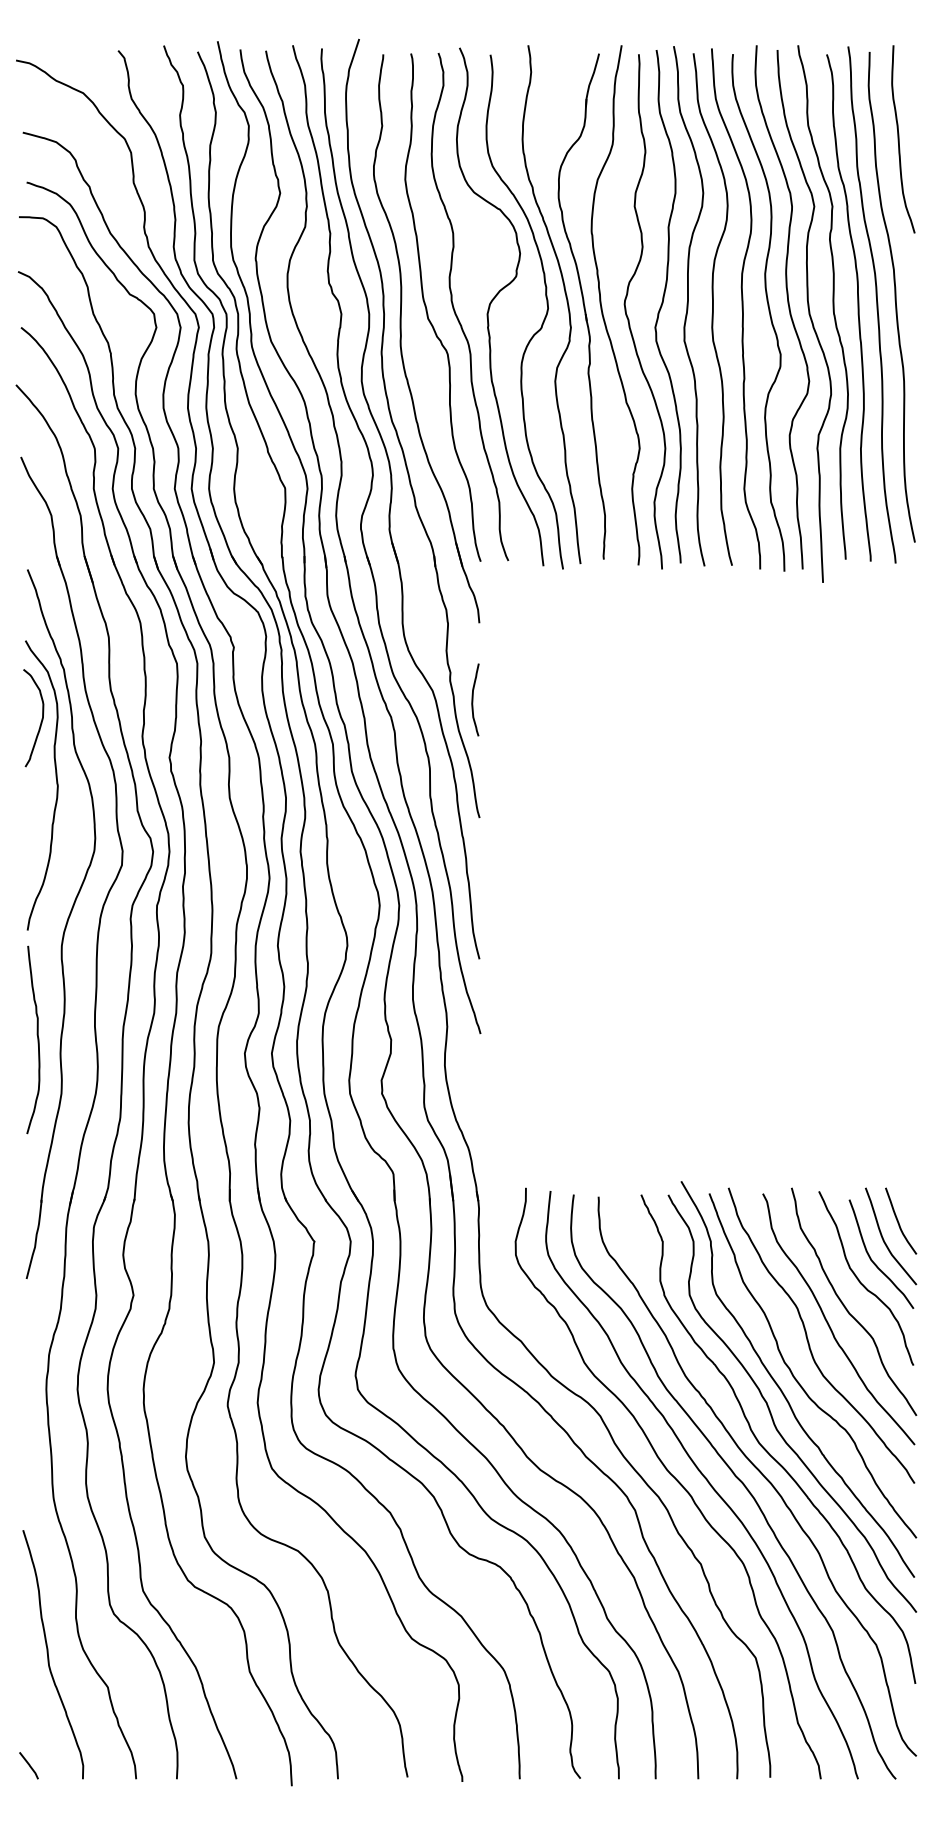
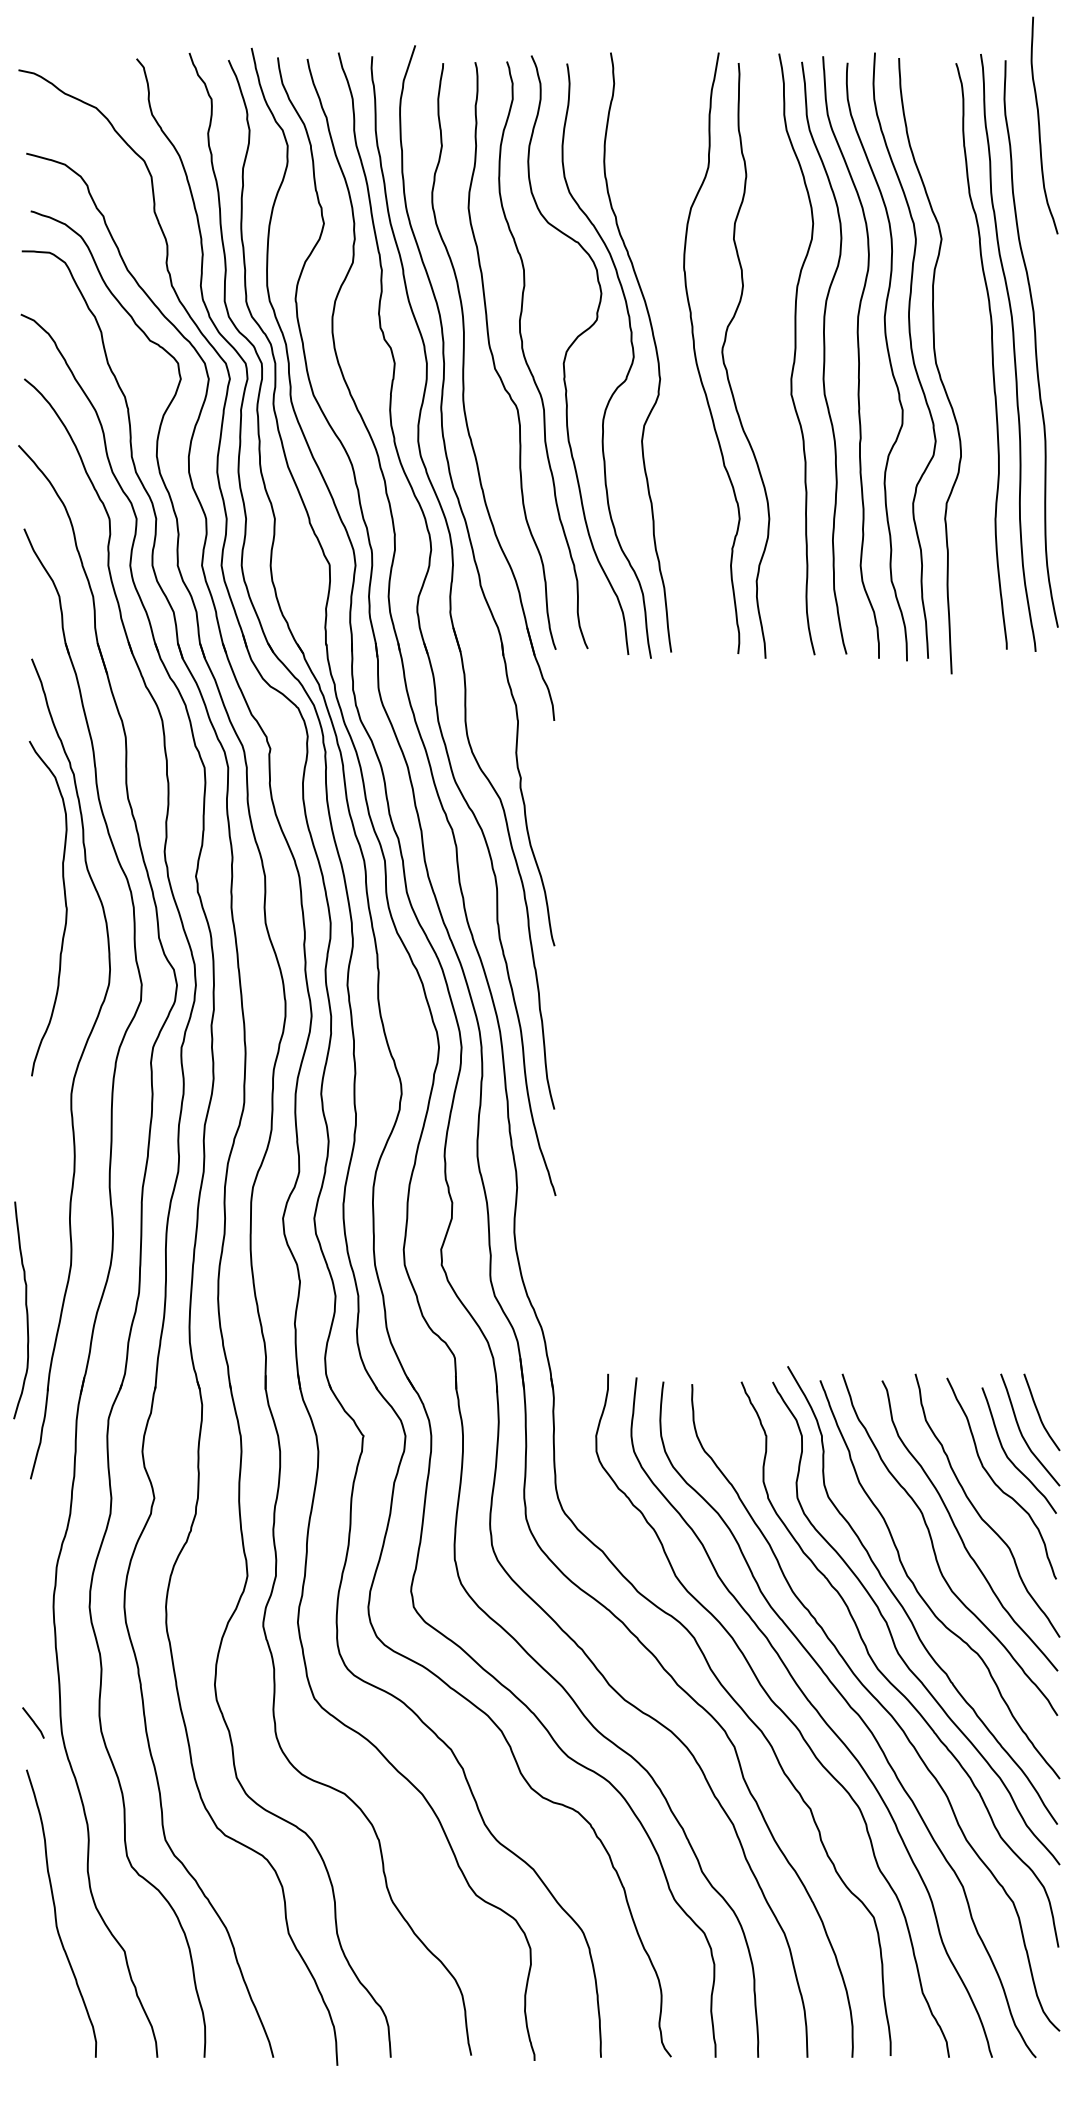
curve: (899, 139) -> (1040, 125), moved
curve: (832, 302) -> (962, 350), removed
curve: (663, 303) -> (767, 351), removed
part: (581, 306) -> (672, 354), removed
curve: (473, 699) -> (547, 809), removed
curve: (41, 718) -> (47, 831), removed
curve: (37, 1039) -> (25, 1309), moved
line: (28, 1765) -> (32, 1722), moved

